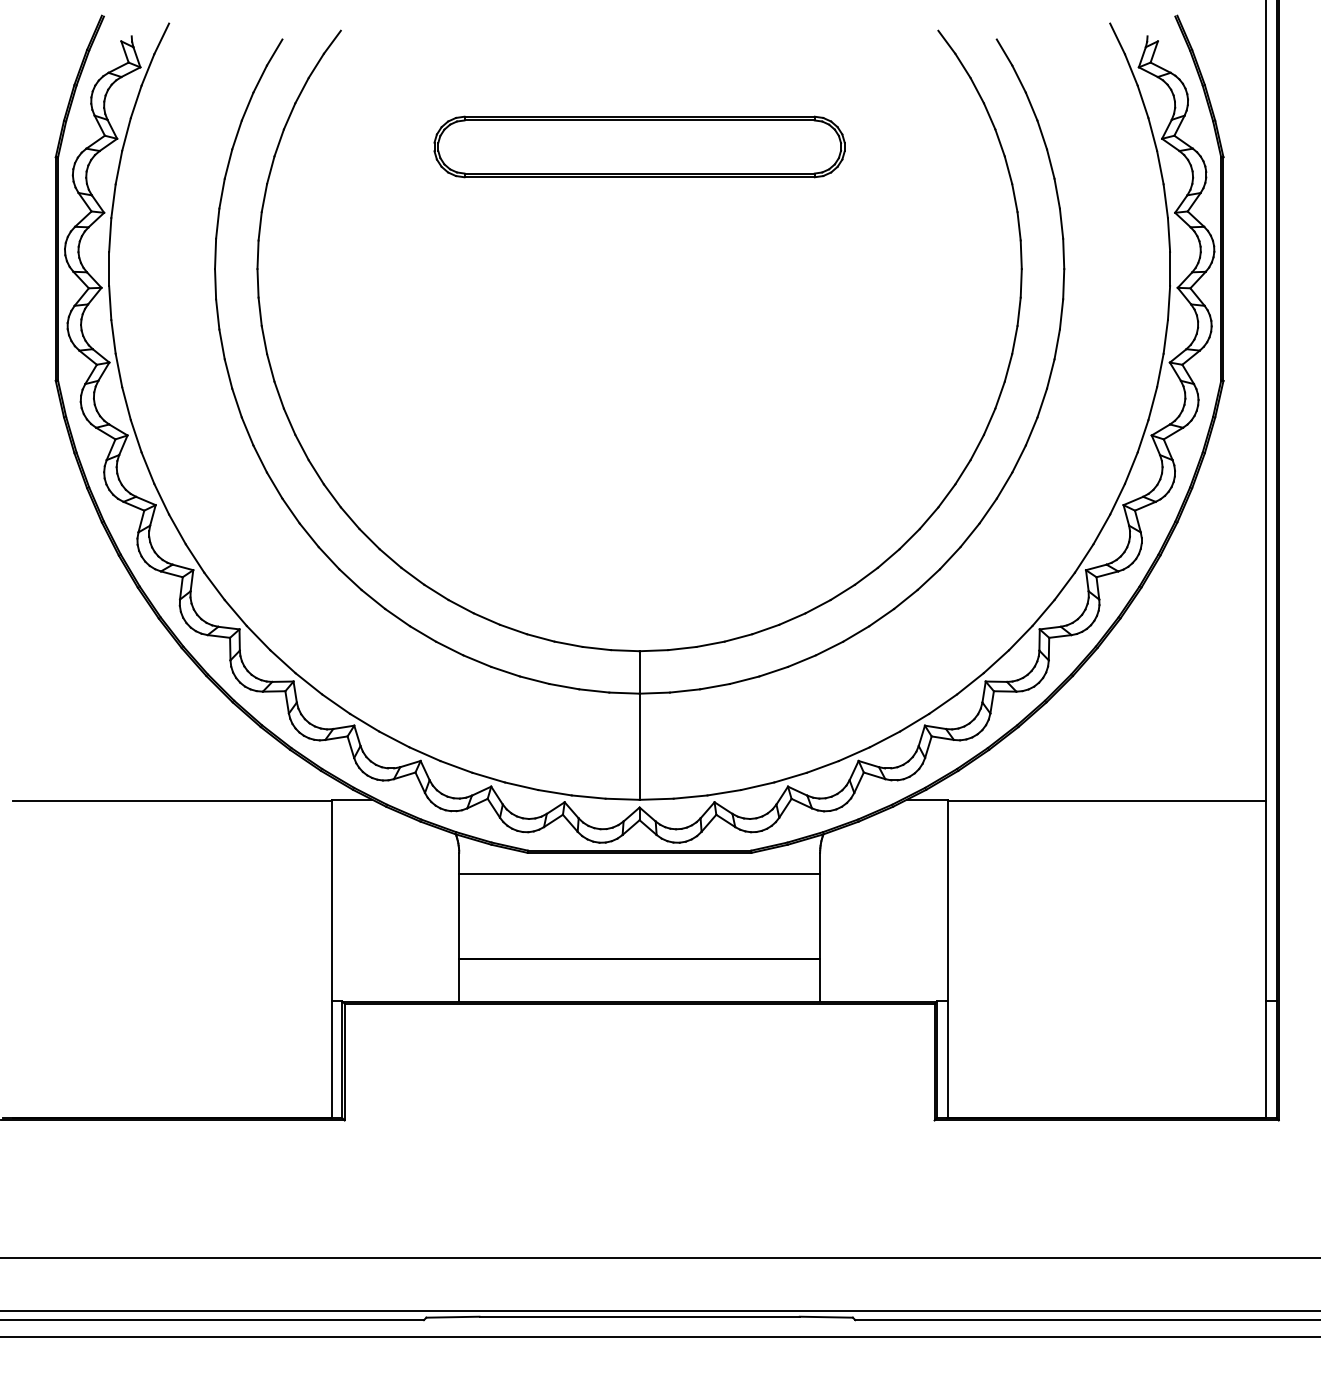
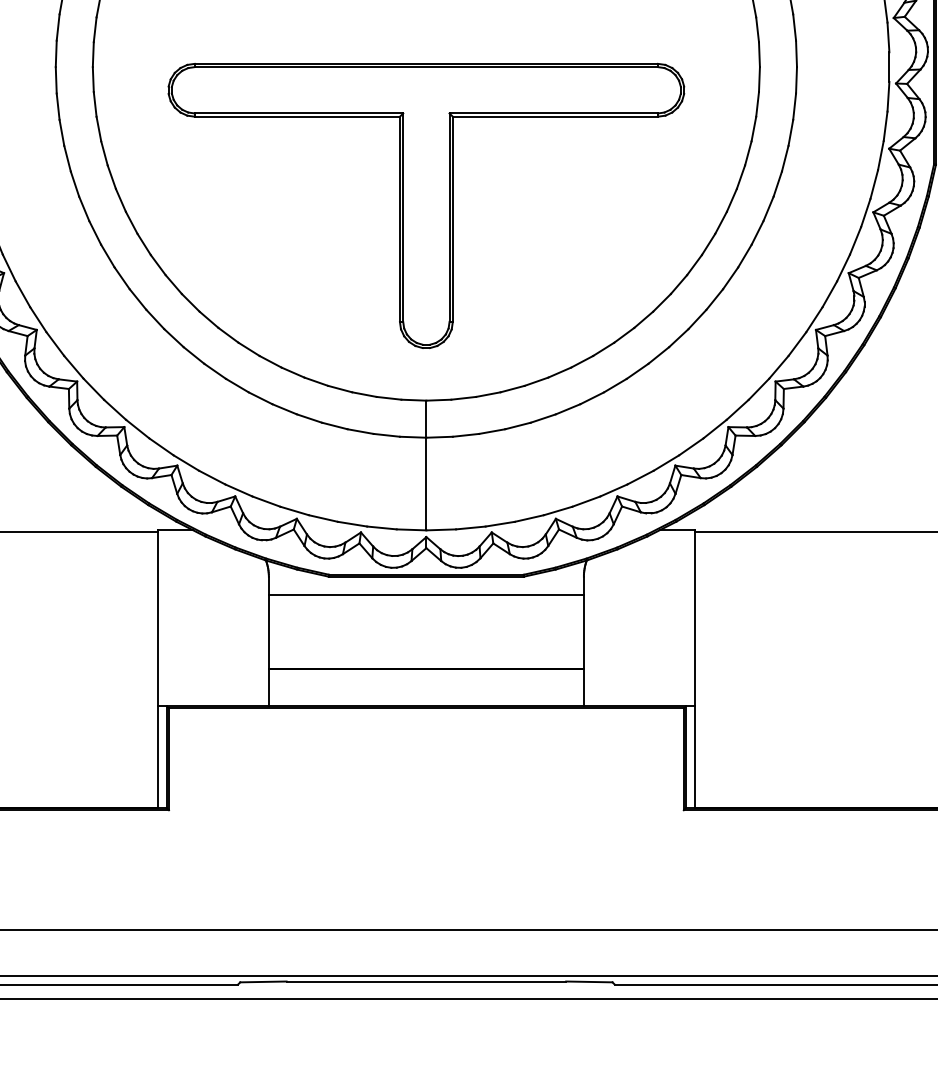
part: (639, 427) -> (426, 205), added

